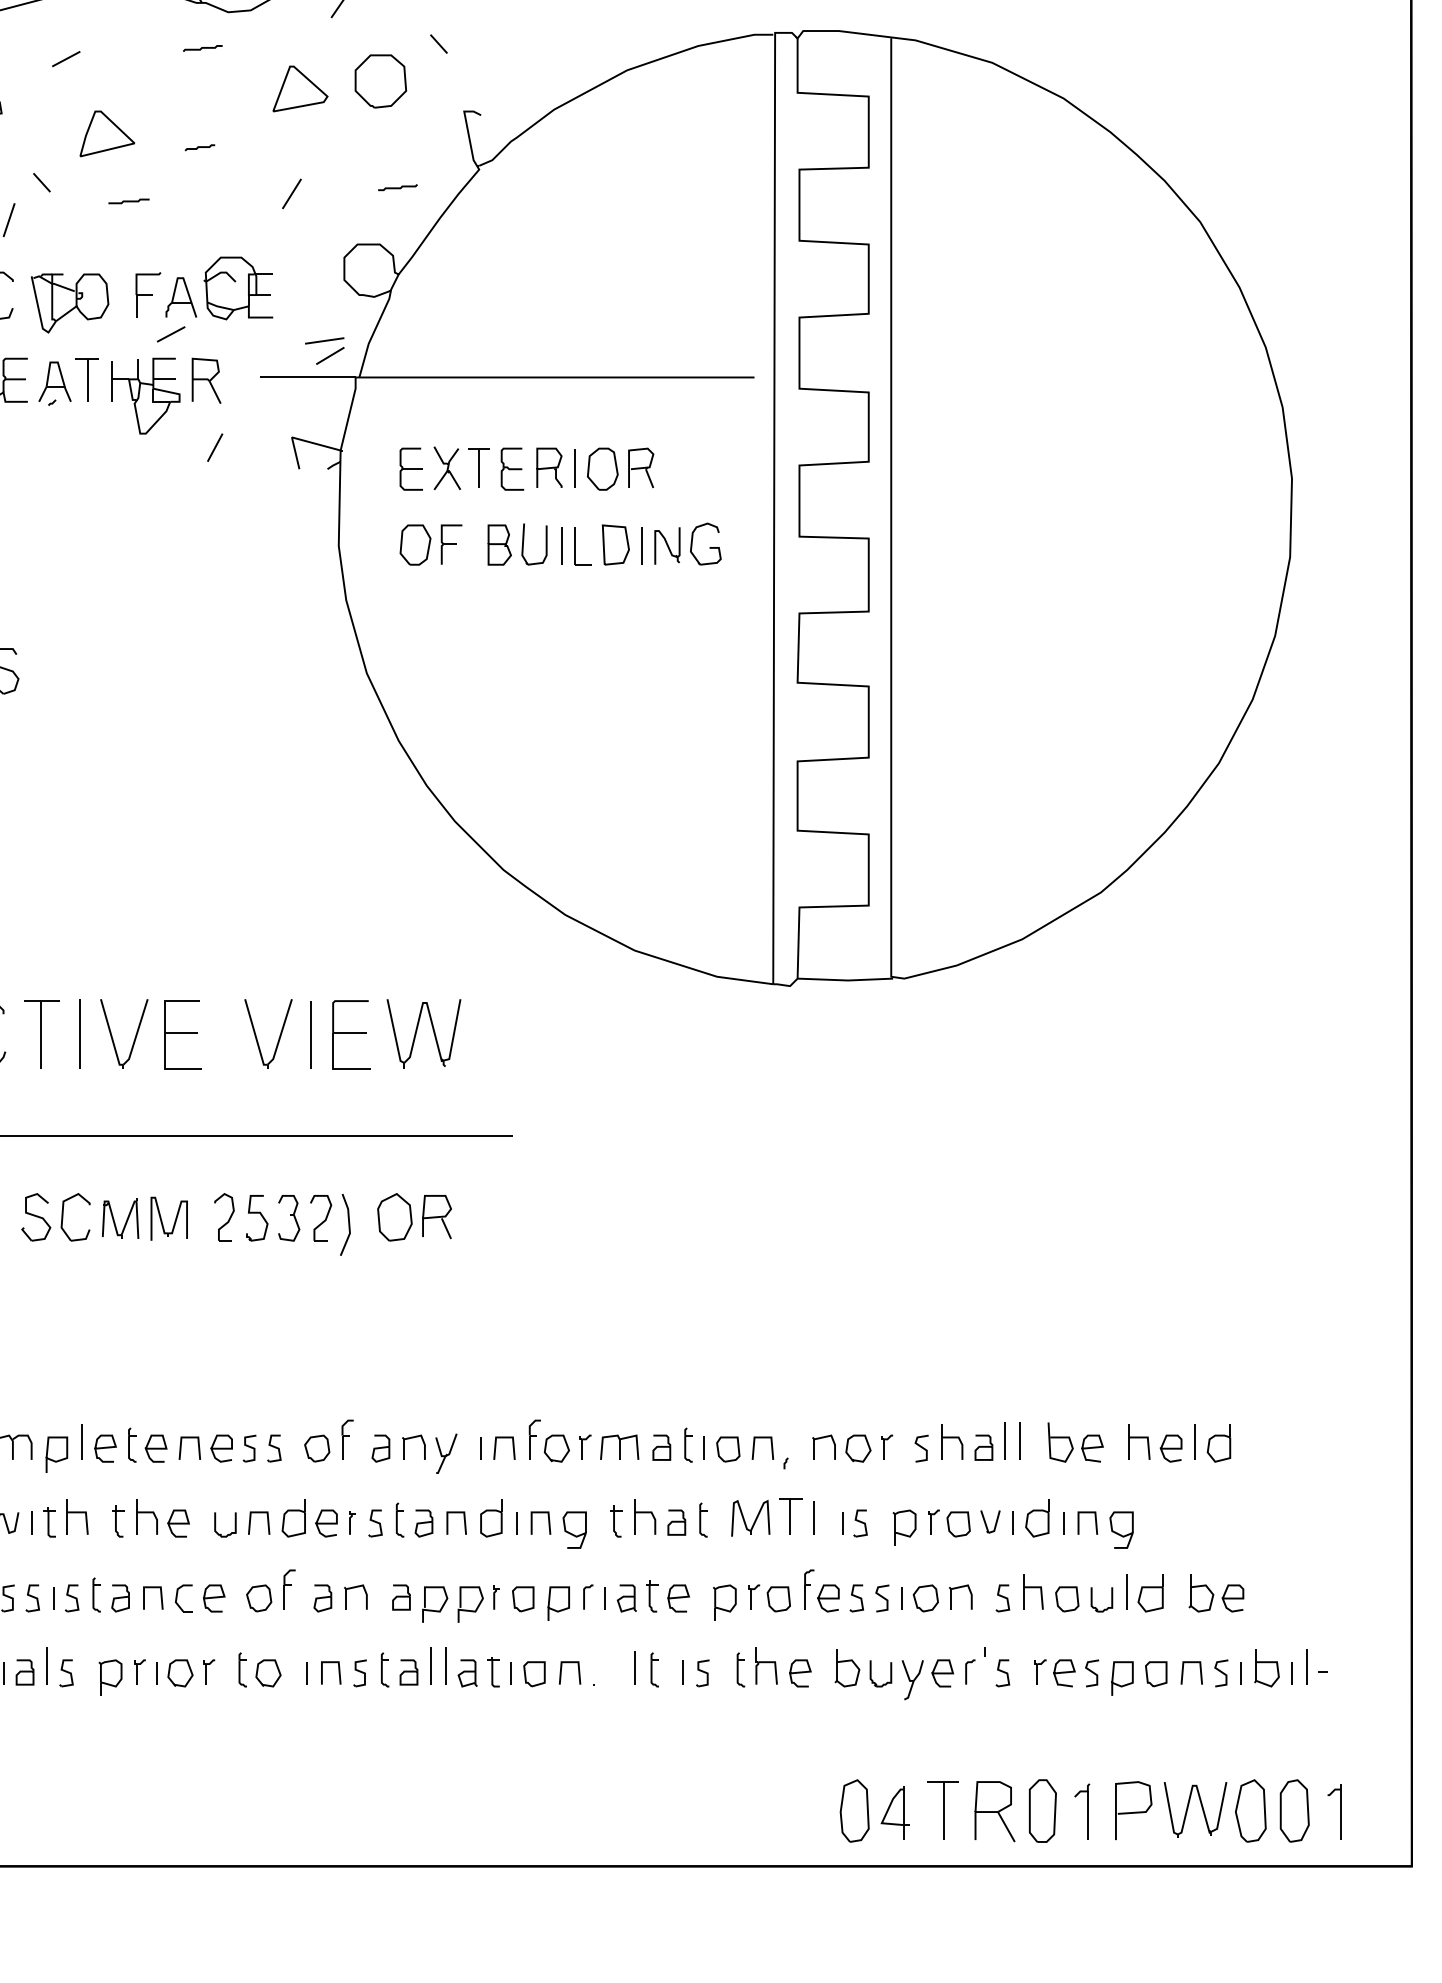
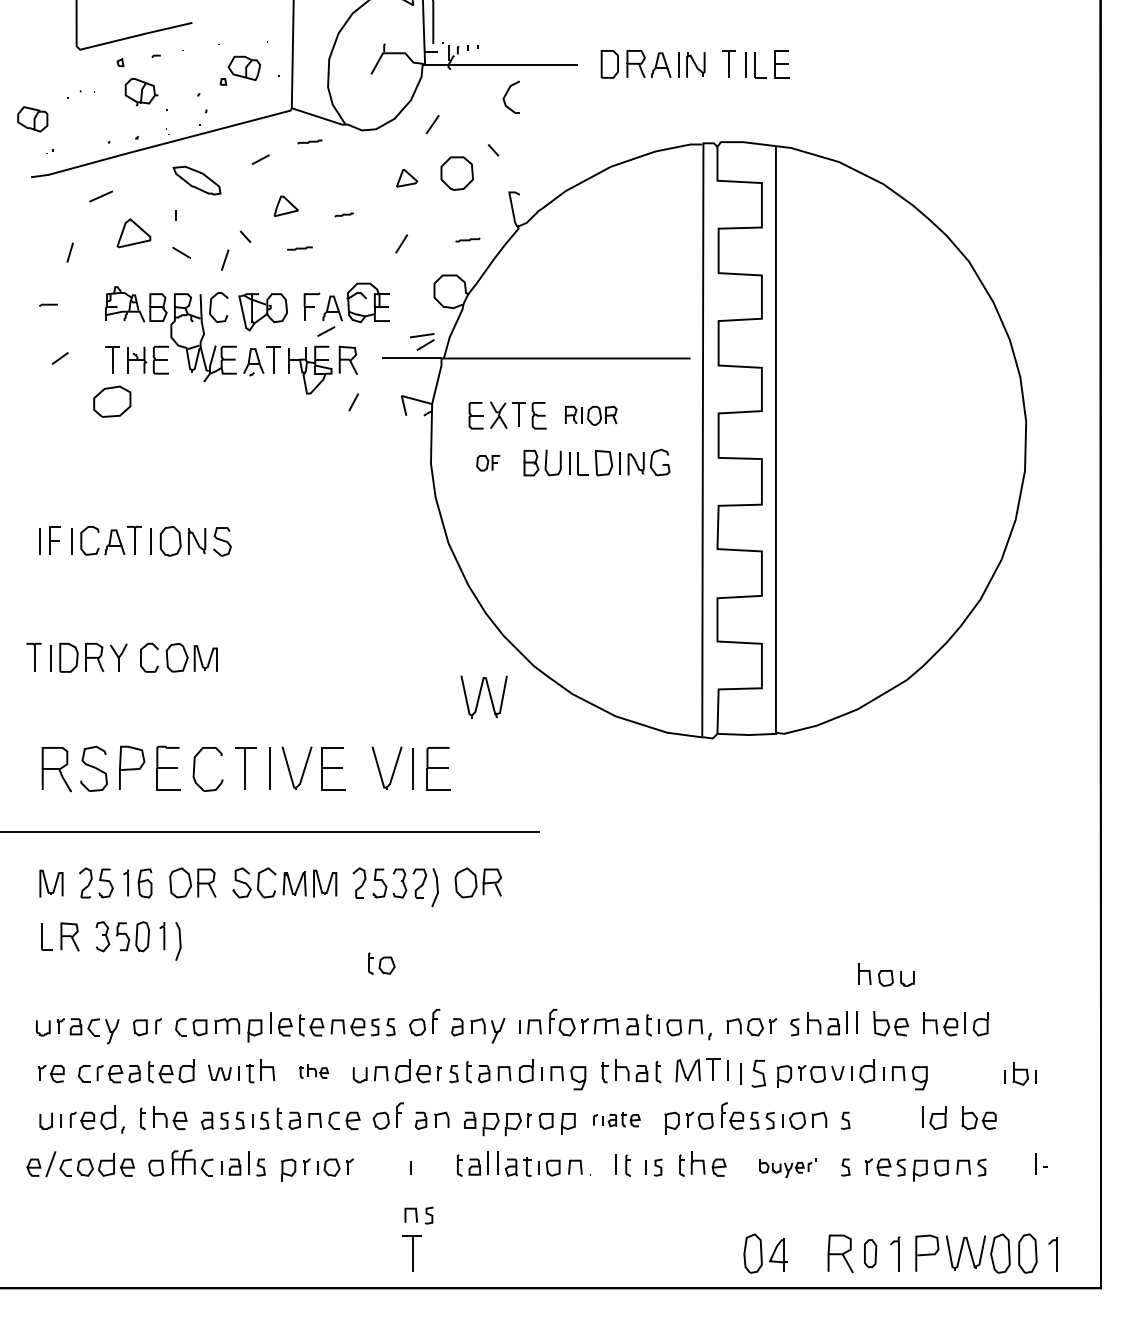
line: (201, 47) -> (309, 141), moved
part: (299, 89) -> (406, 178), size x0.6
part: (105, 134) -> (285, 206), size x0.7
part: (595, 468) -> (591, 415), size x0.7
part: (430, 545) -> (488, 463), size x0.6
part: (422, 1032) -> (483, 696), moved
part: (150, 1519) -> (313, 1071), size x0.6
part: (855, 1524) -> (753, 1074), size x1.6
part: (1068, 1593) -> (886, 974), moved
part: (635, 1596) -> (616, 1119), size x0.7
part: (1266, 1668) -> (1020, 1073), moved
part: (259, 1669) -> (381, 963), moved
part: (342, 1673) -> (418, 1215), moved
part: (909, 1673) -> (787, 1167), size x0.6
part: (941, 1810) -> (411, 1253), moved
part: (1042, 1810) -> (870, 1253), size x0.7

